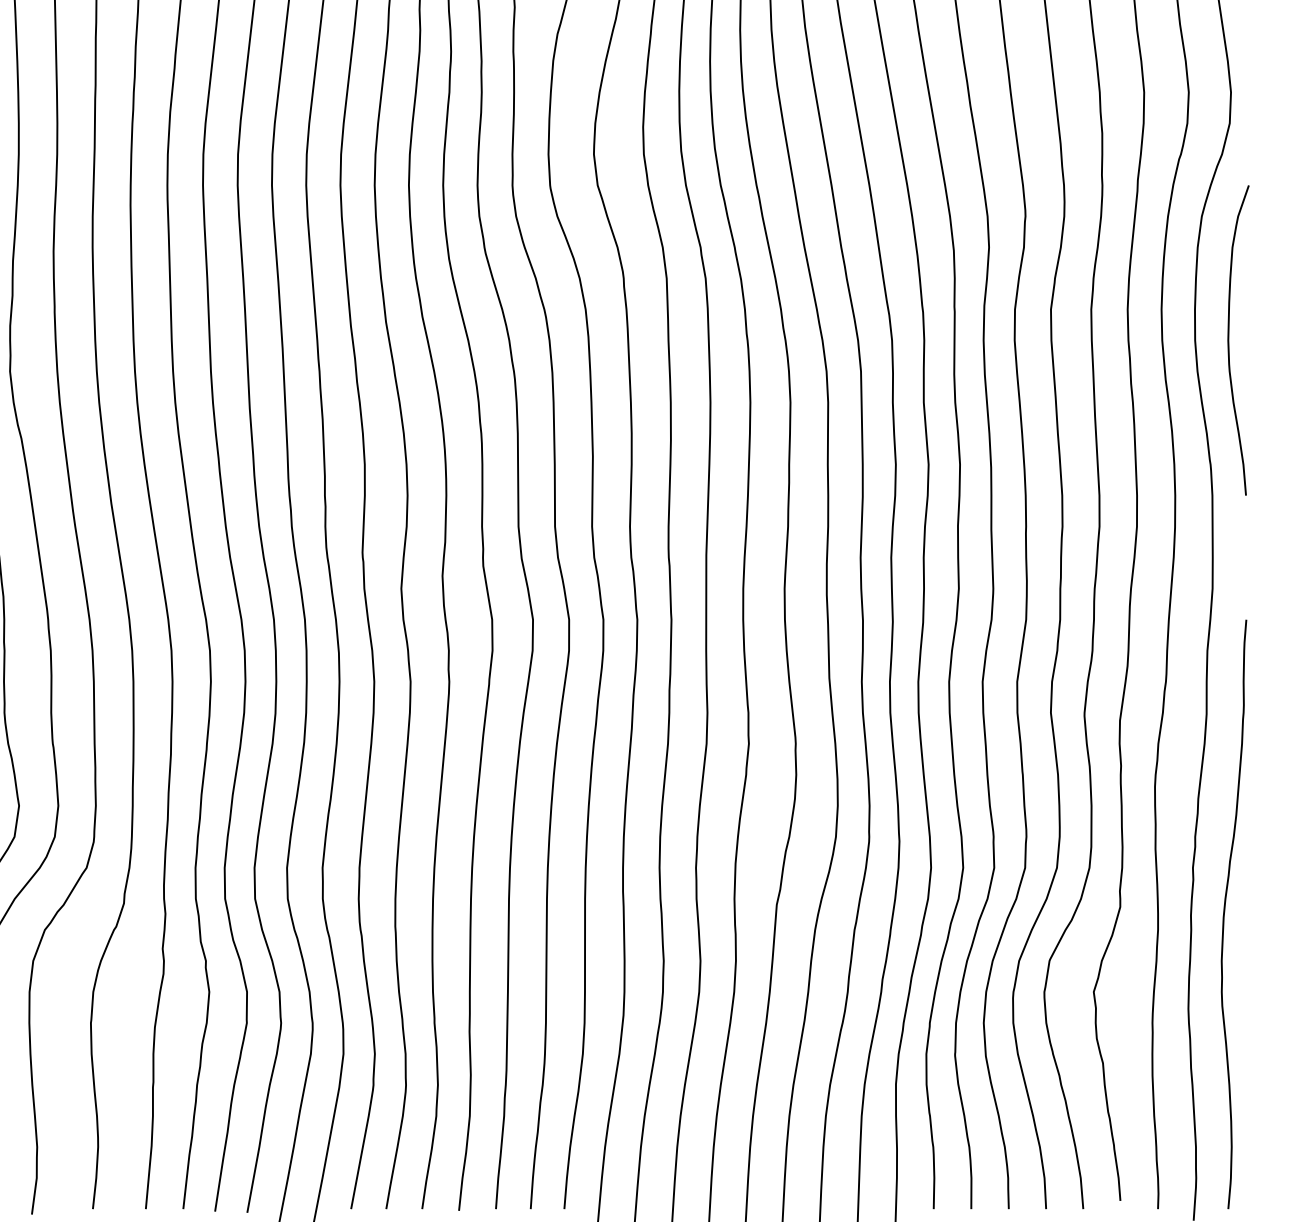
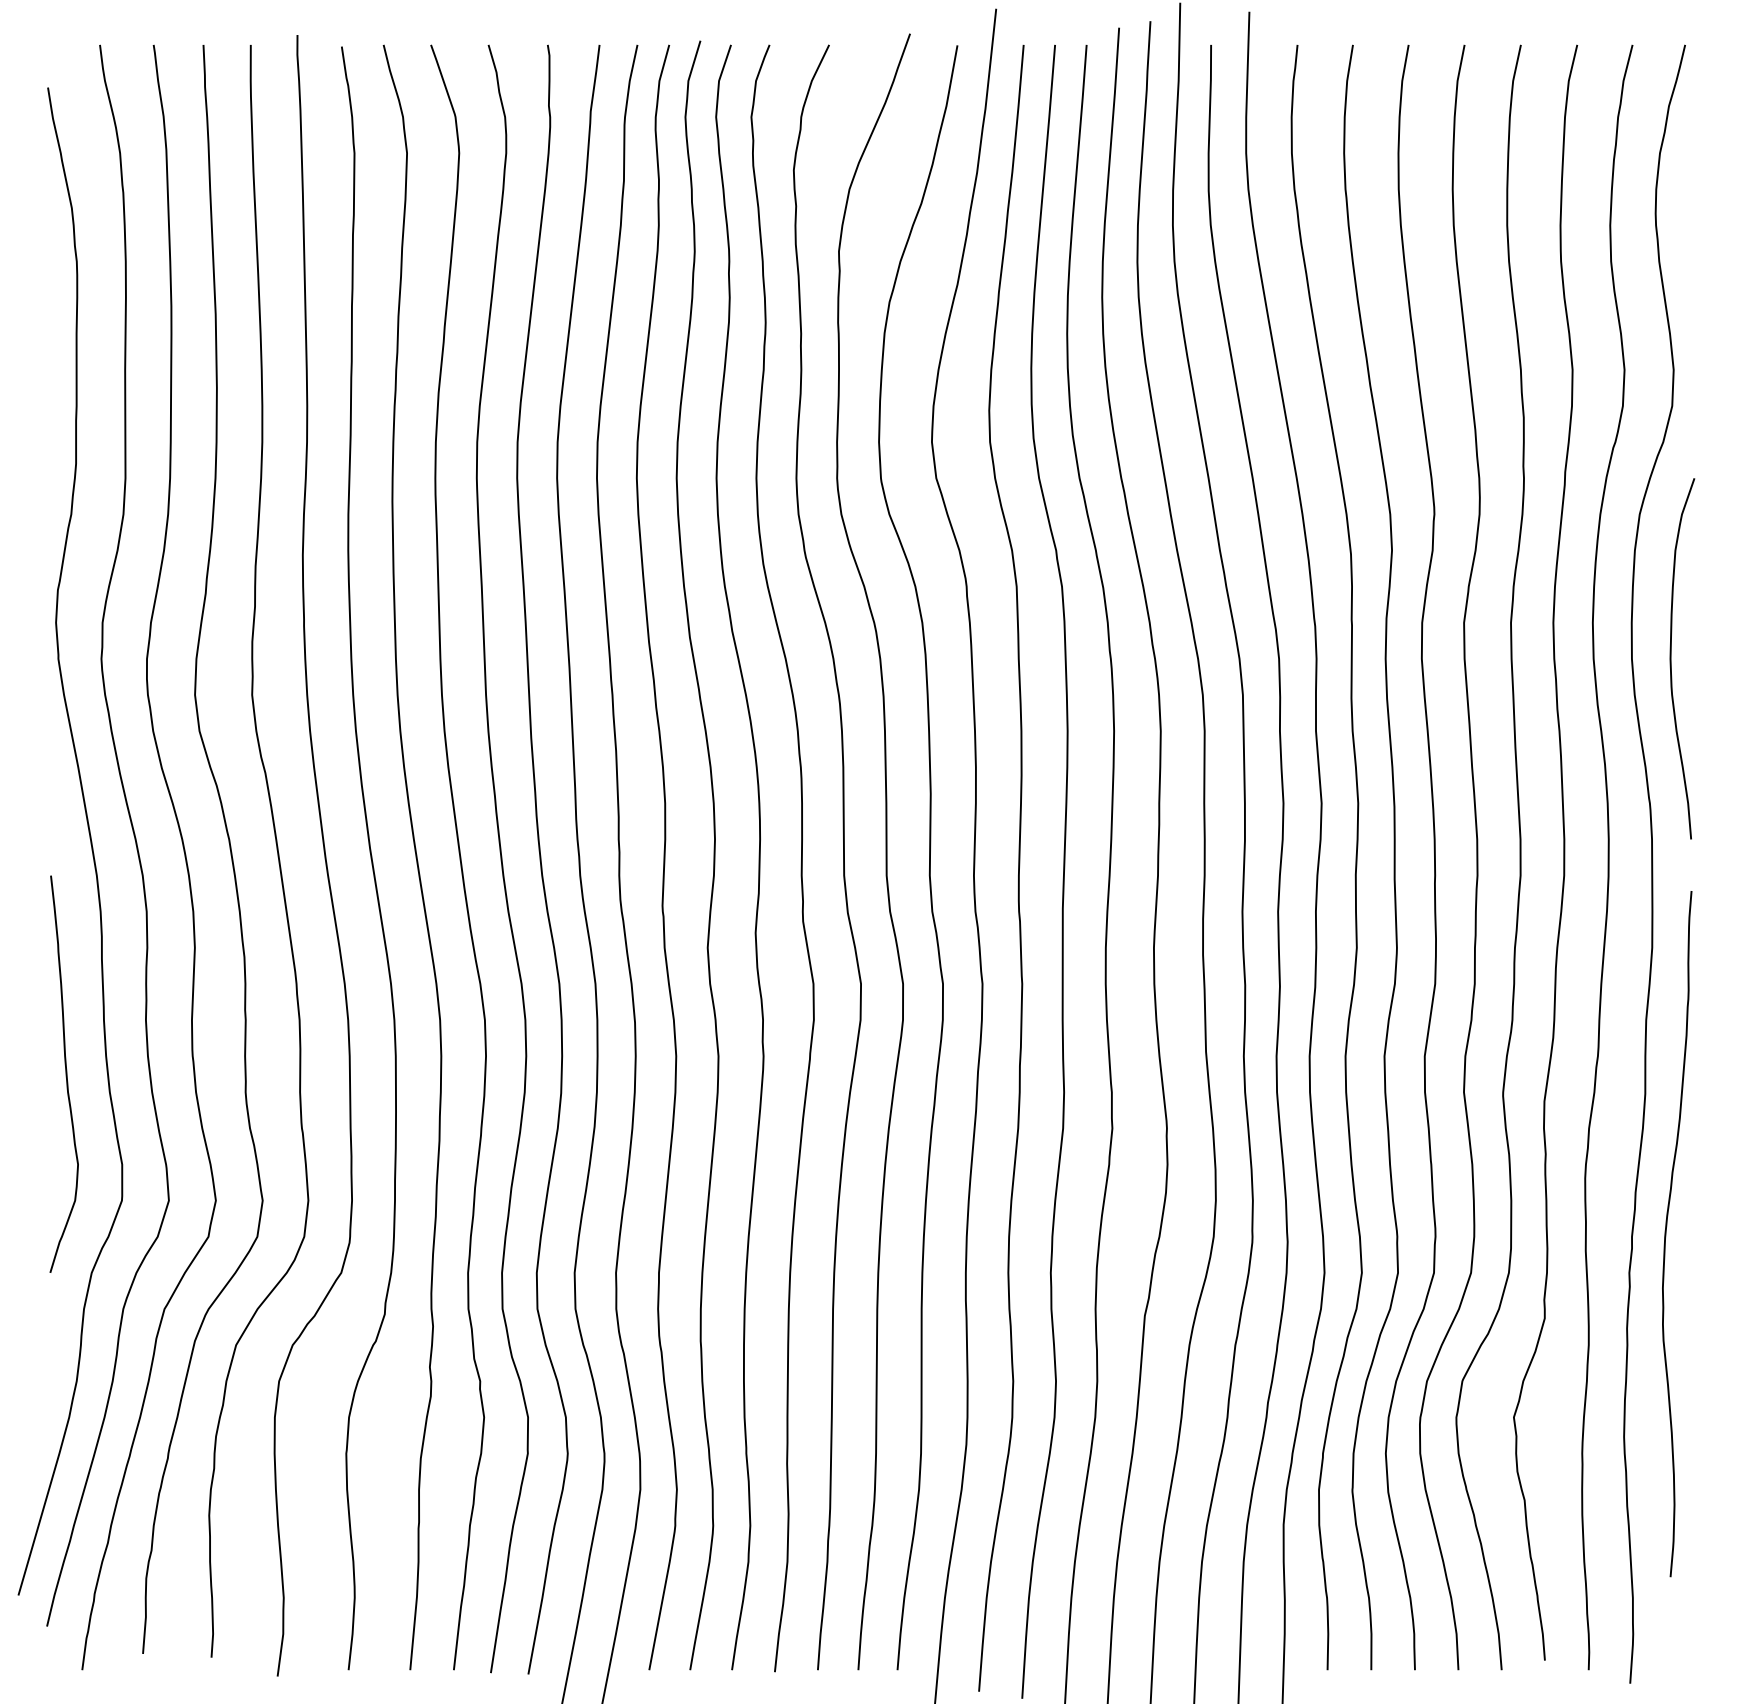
curve: (1224, 914) -> (1666, 1234), moved

